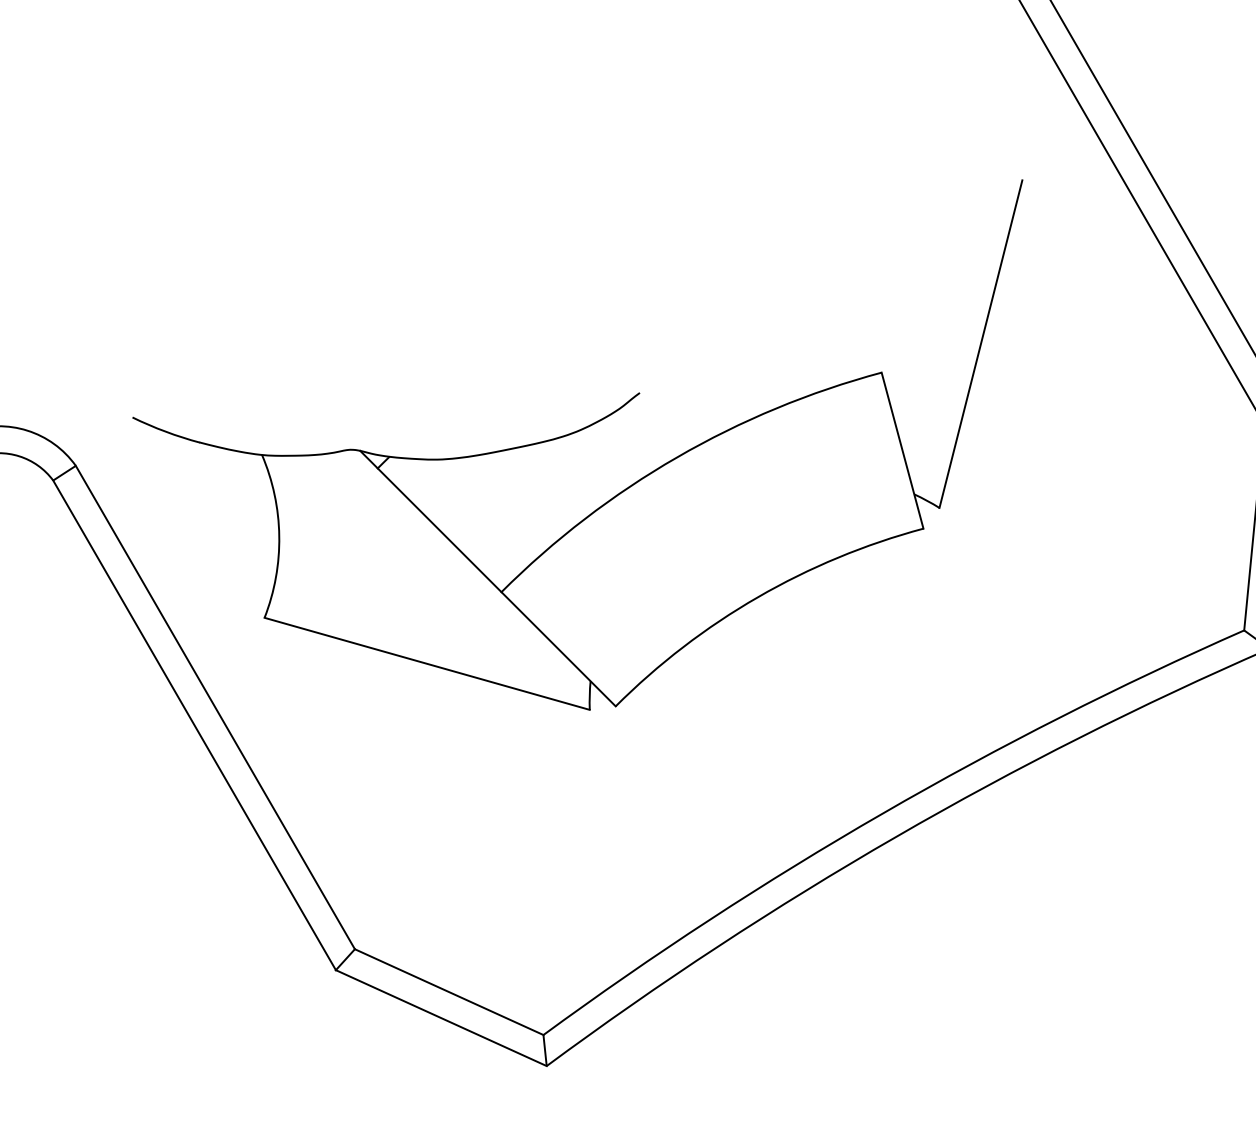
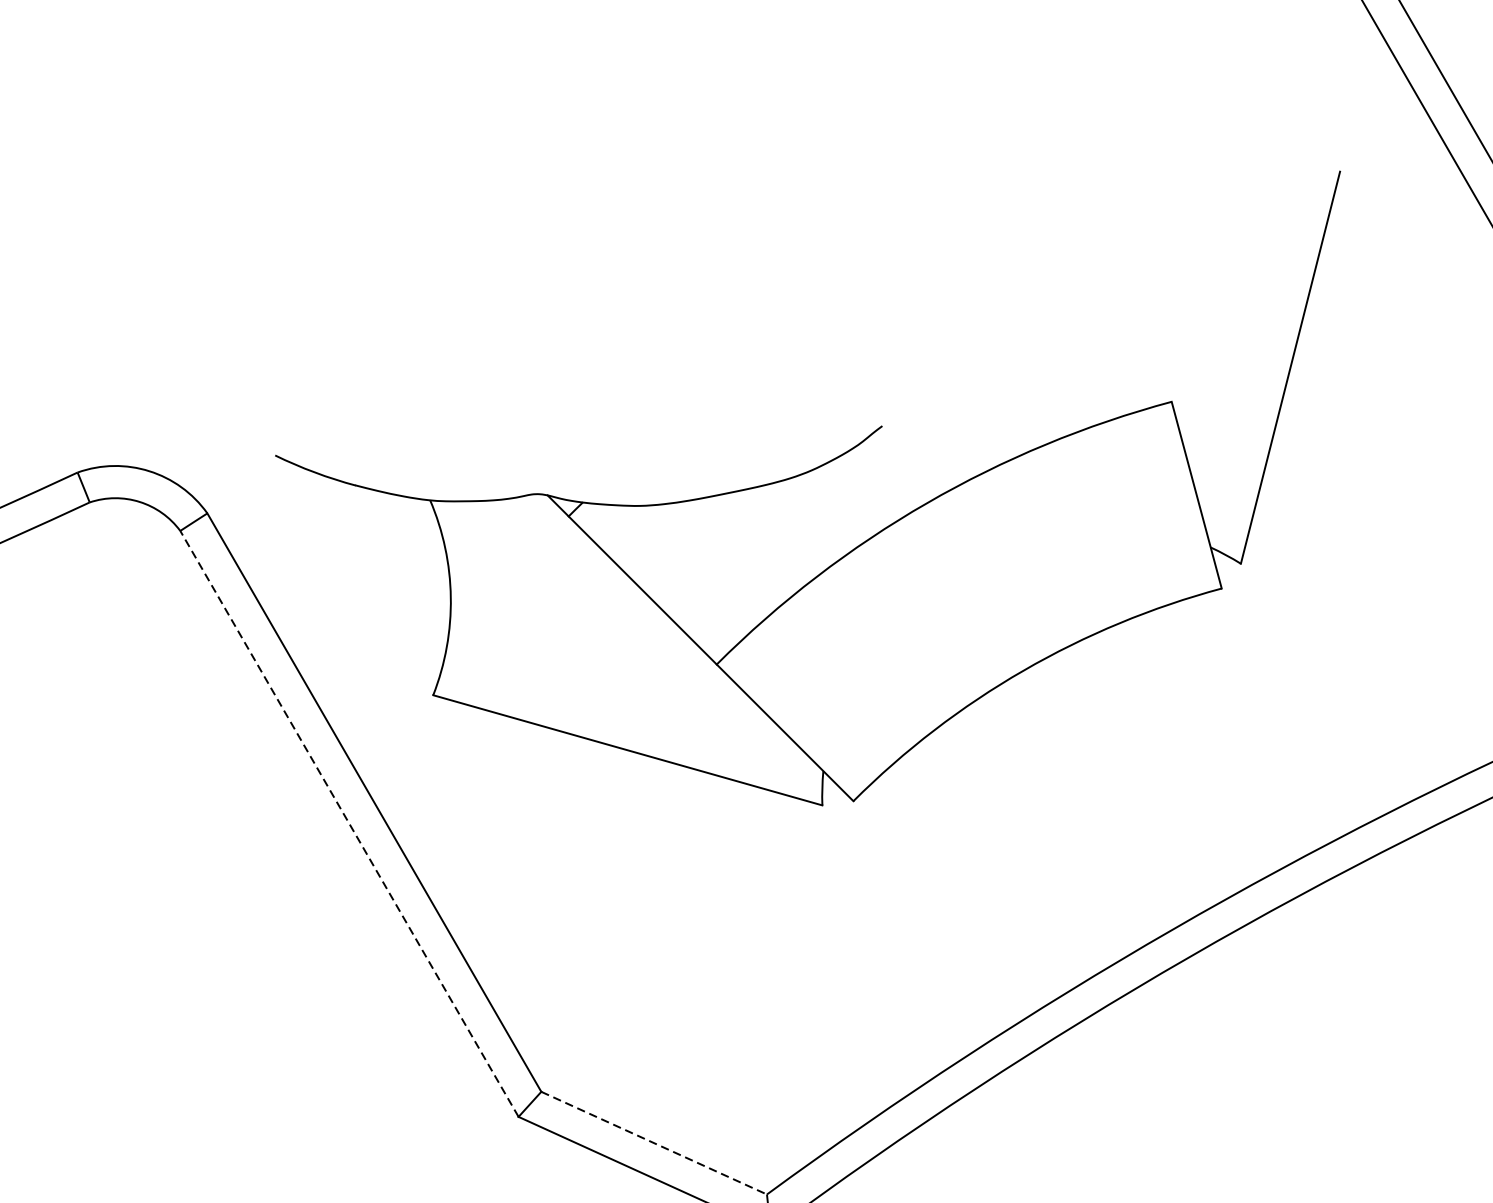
line: (194, 725) -> (349, 824), solid -> dashed
line: (449, 992) -> (654, 1143), solid -> dashed

